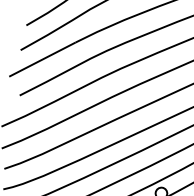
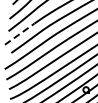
line: (44, 58) -> (20, 33), solid -> dashed

